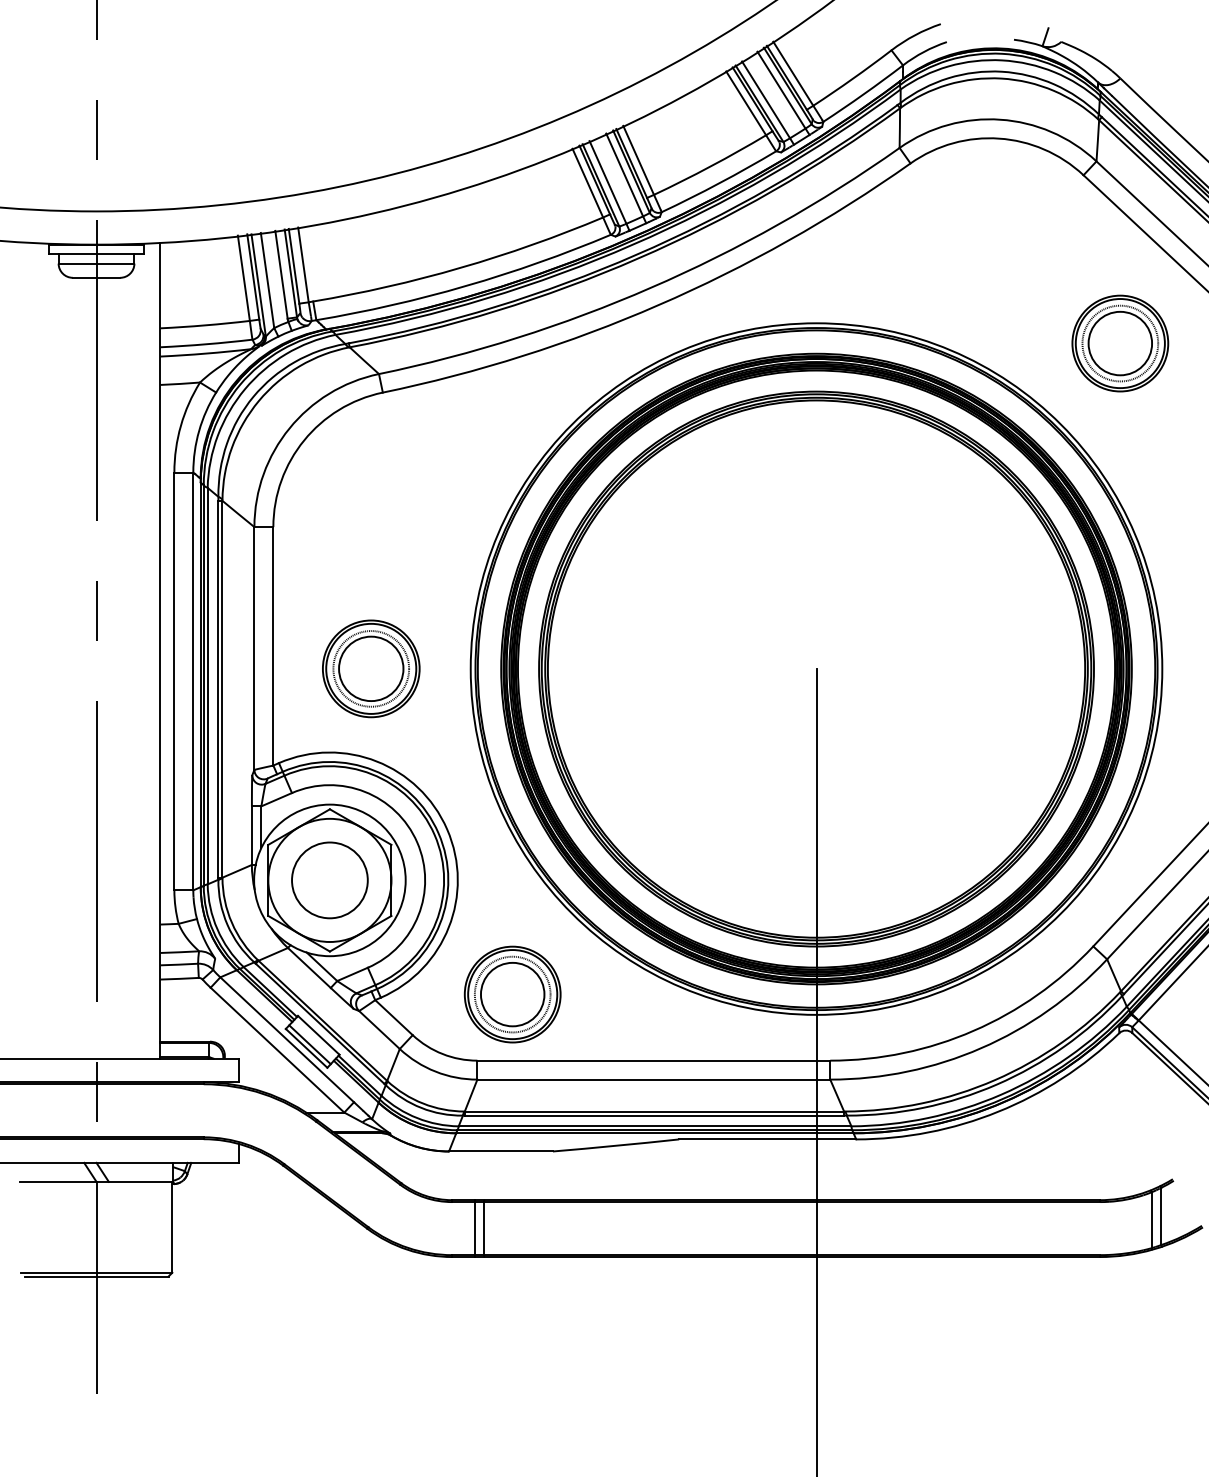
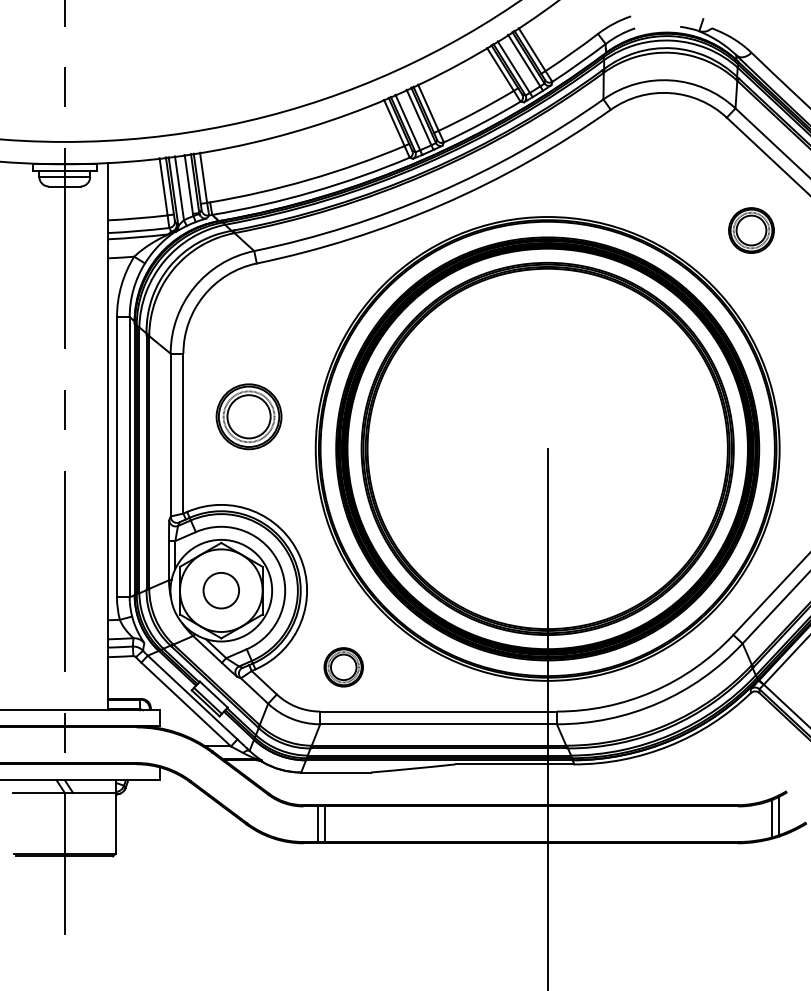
part: (1120, 343) -> (751, 230), size x0.7
part: (370, 668) -> (248, 416), moved
circle: (328, 880) -> (220, 590), size x0.7
part: (512, 994) -> (343, 667), size x0.6

